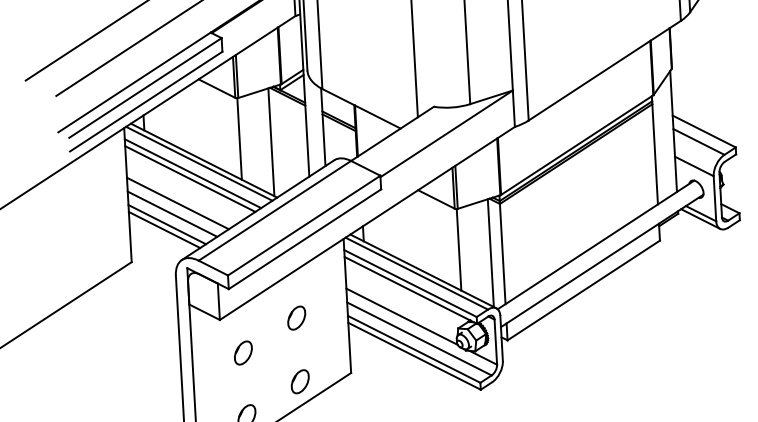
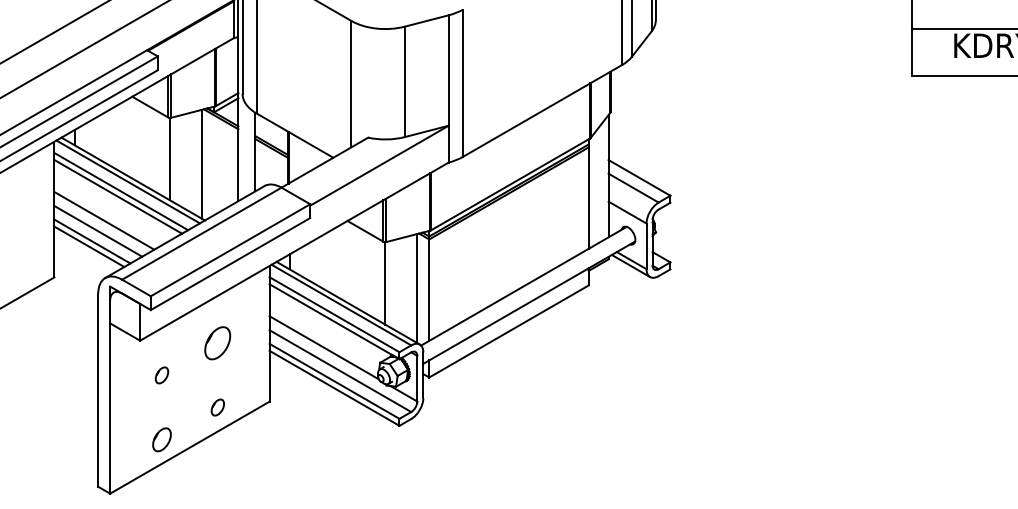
part: (296, 317) -> (217, 342), size x1.4
part: (242, 353) -> (161, 375), size x0.7
part: (299, 381) -> (217, 407), size x0.7

